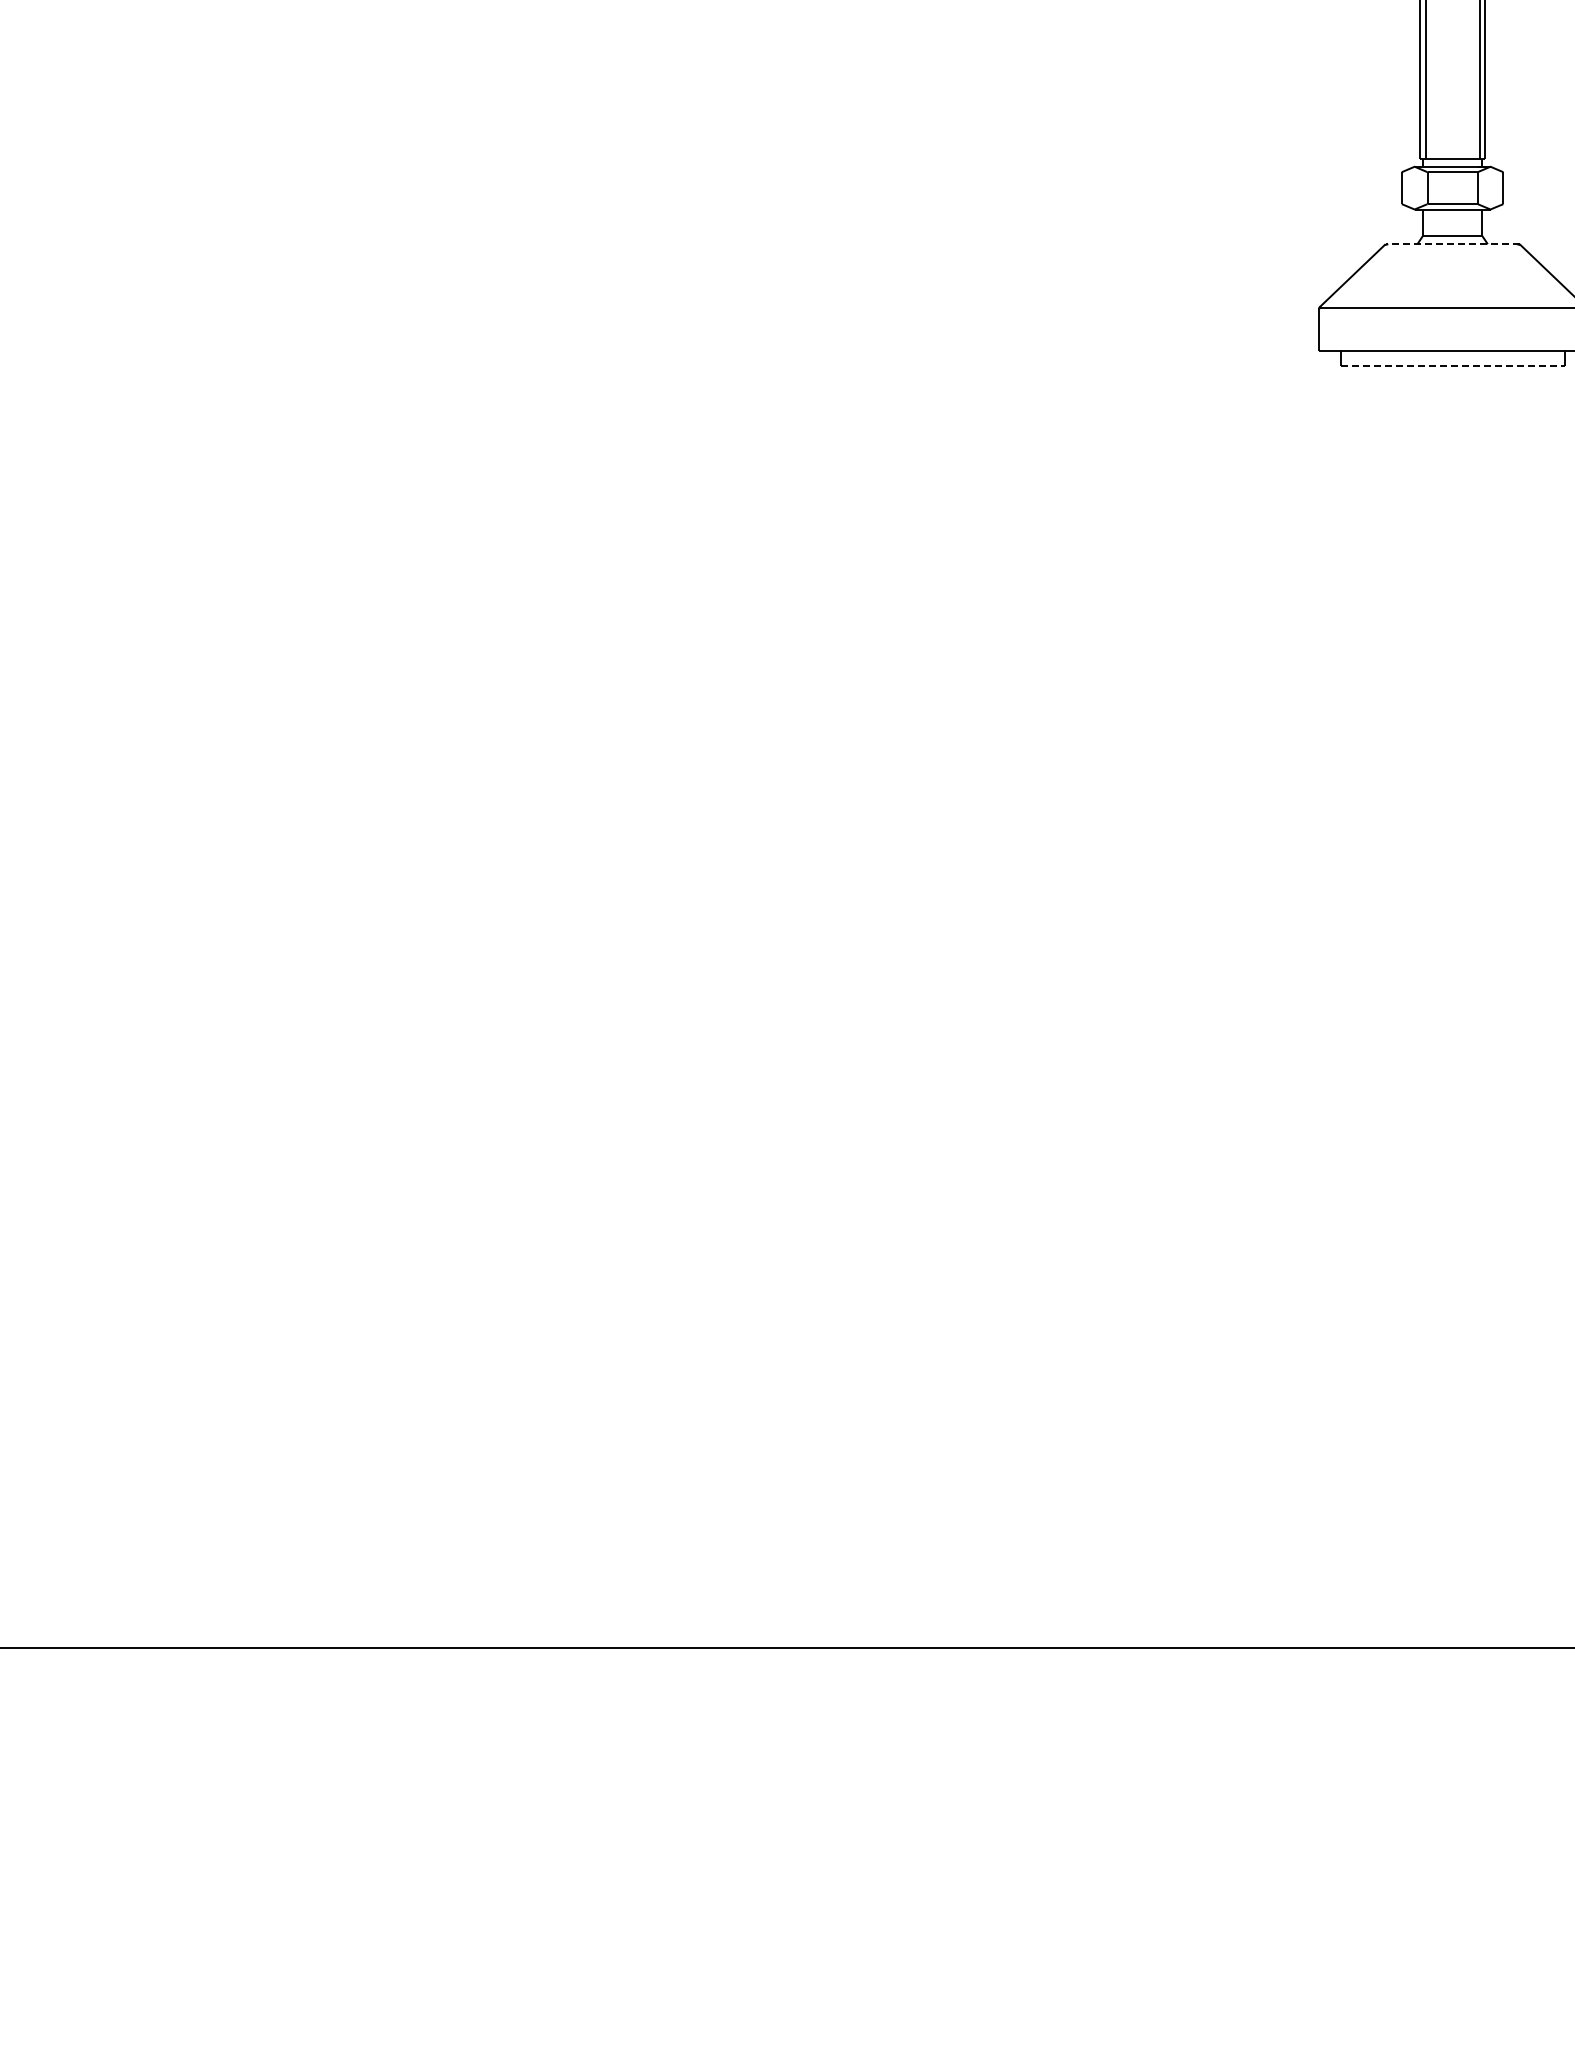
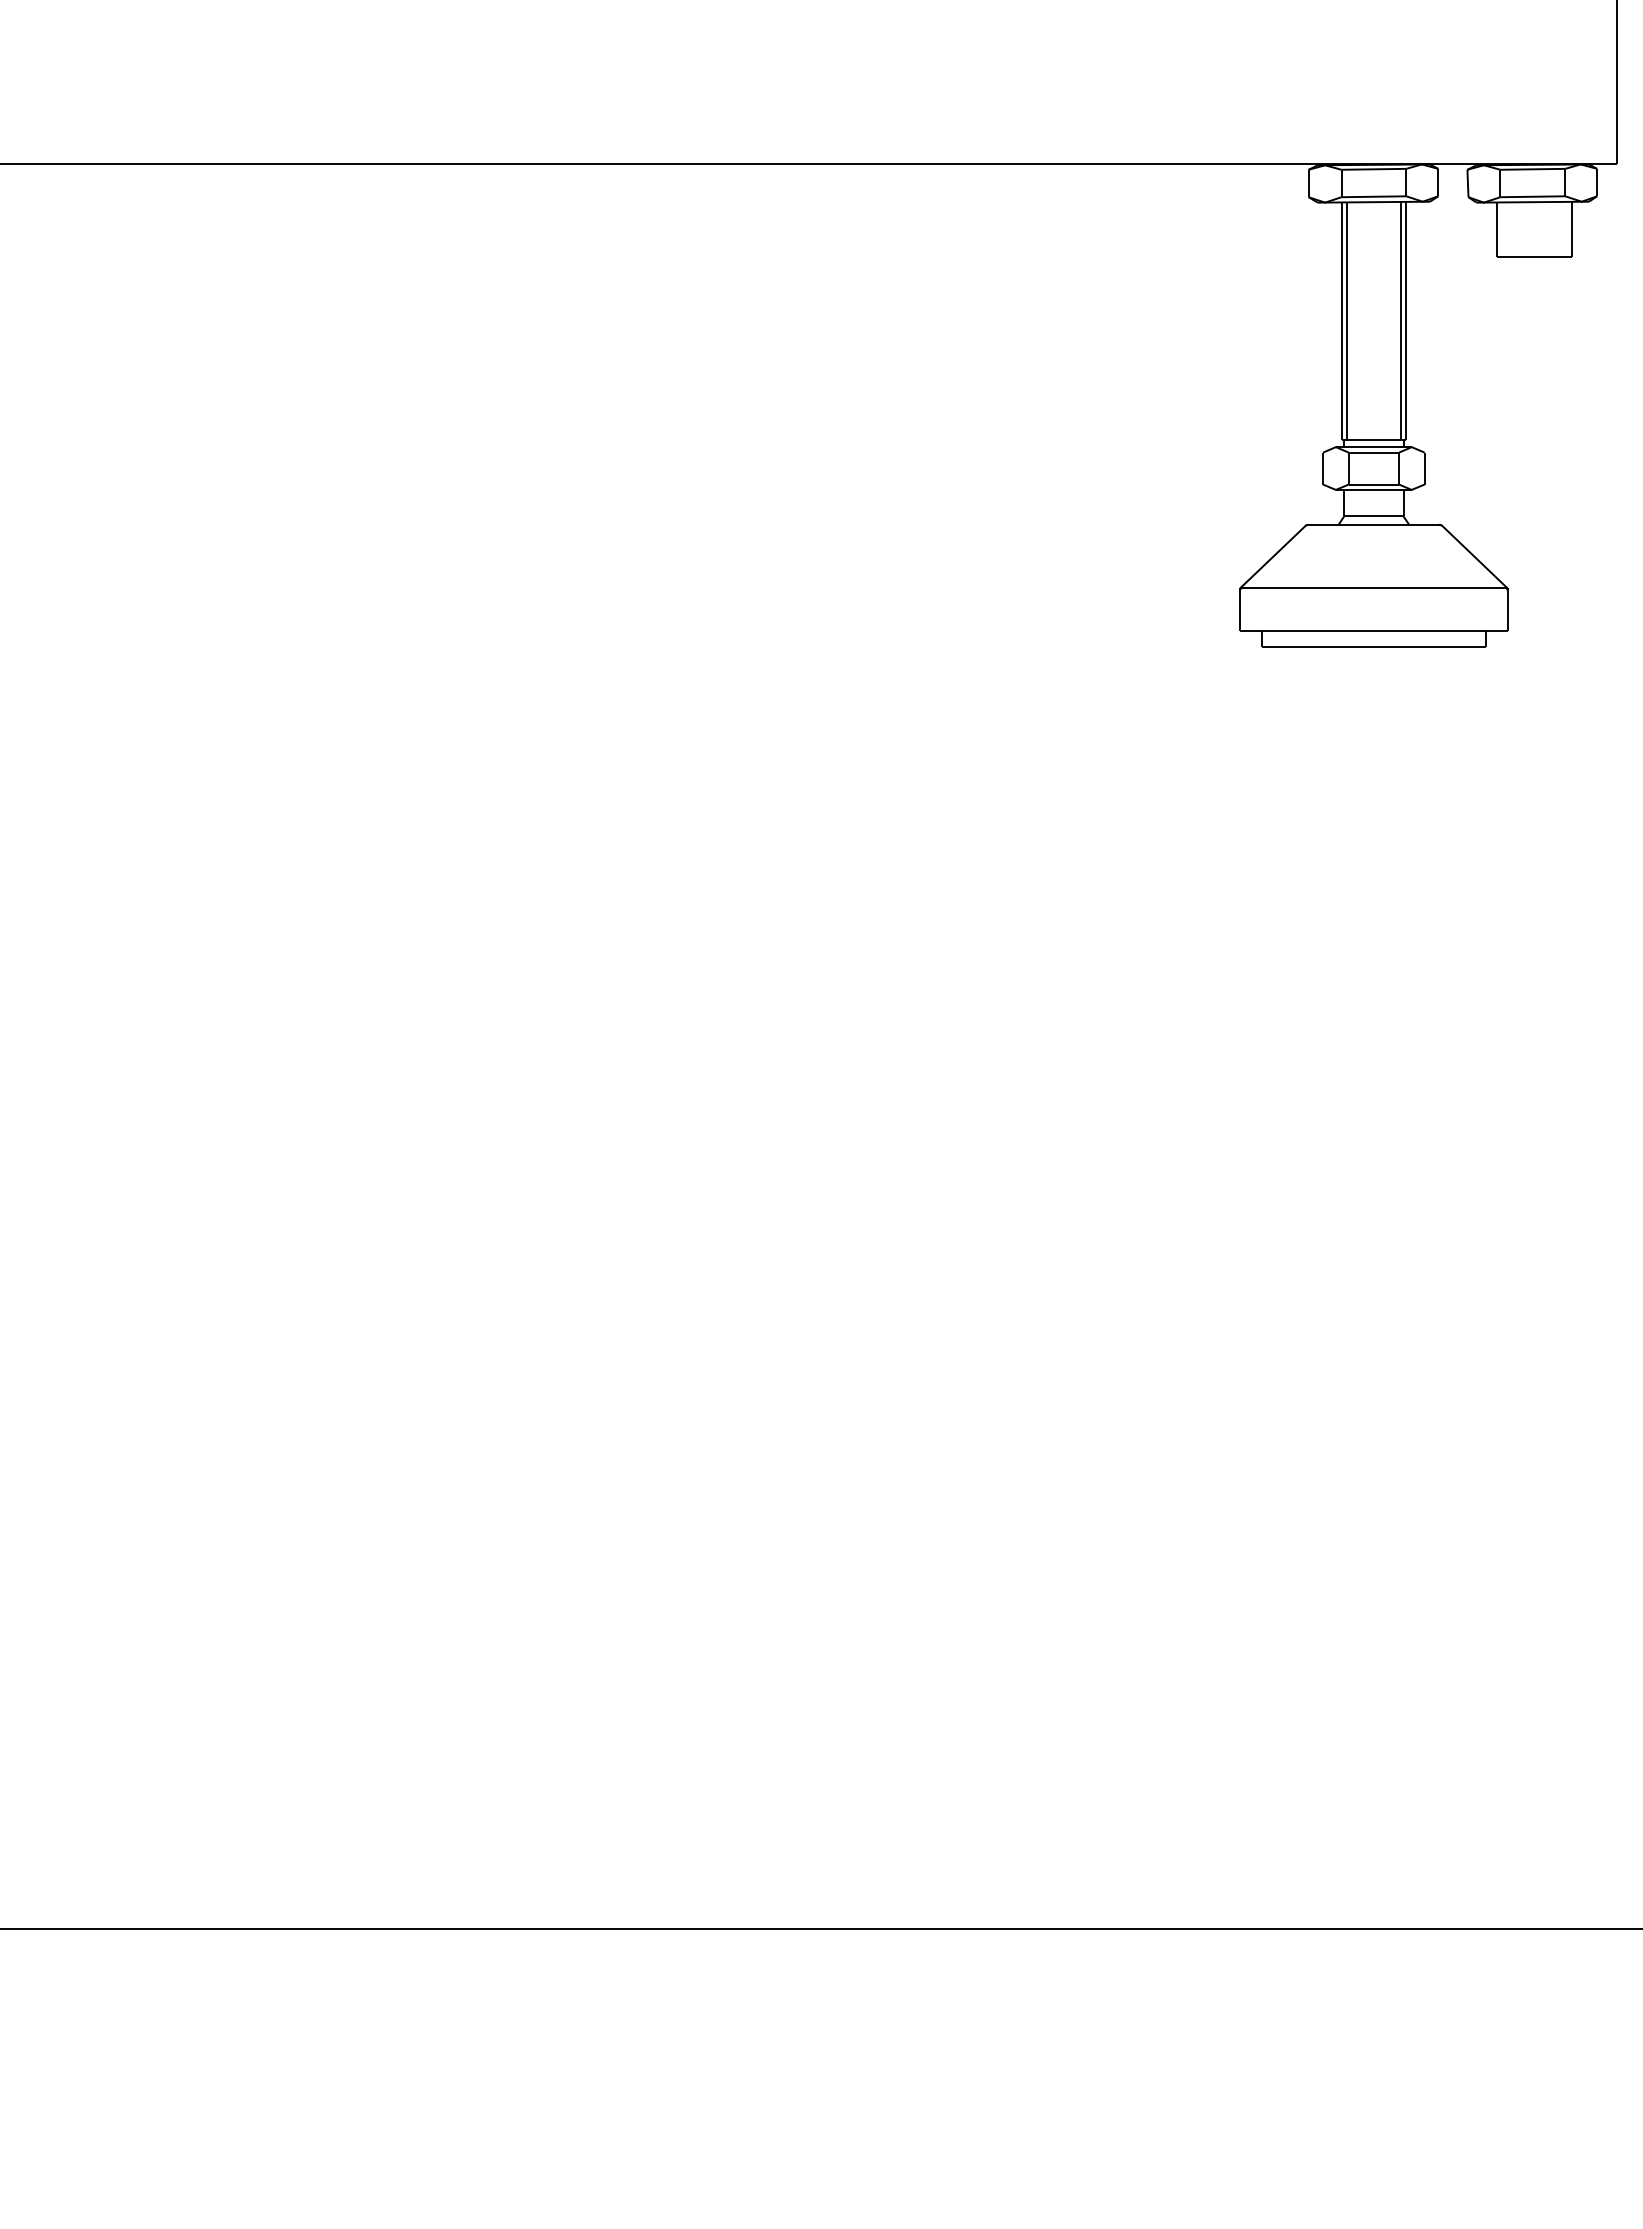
line: (1452, 244) -> (1373, 524), dashed -> solid
line: (1452, 366) -> (1373, 646), dashed -> solid

